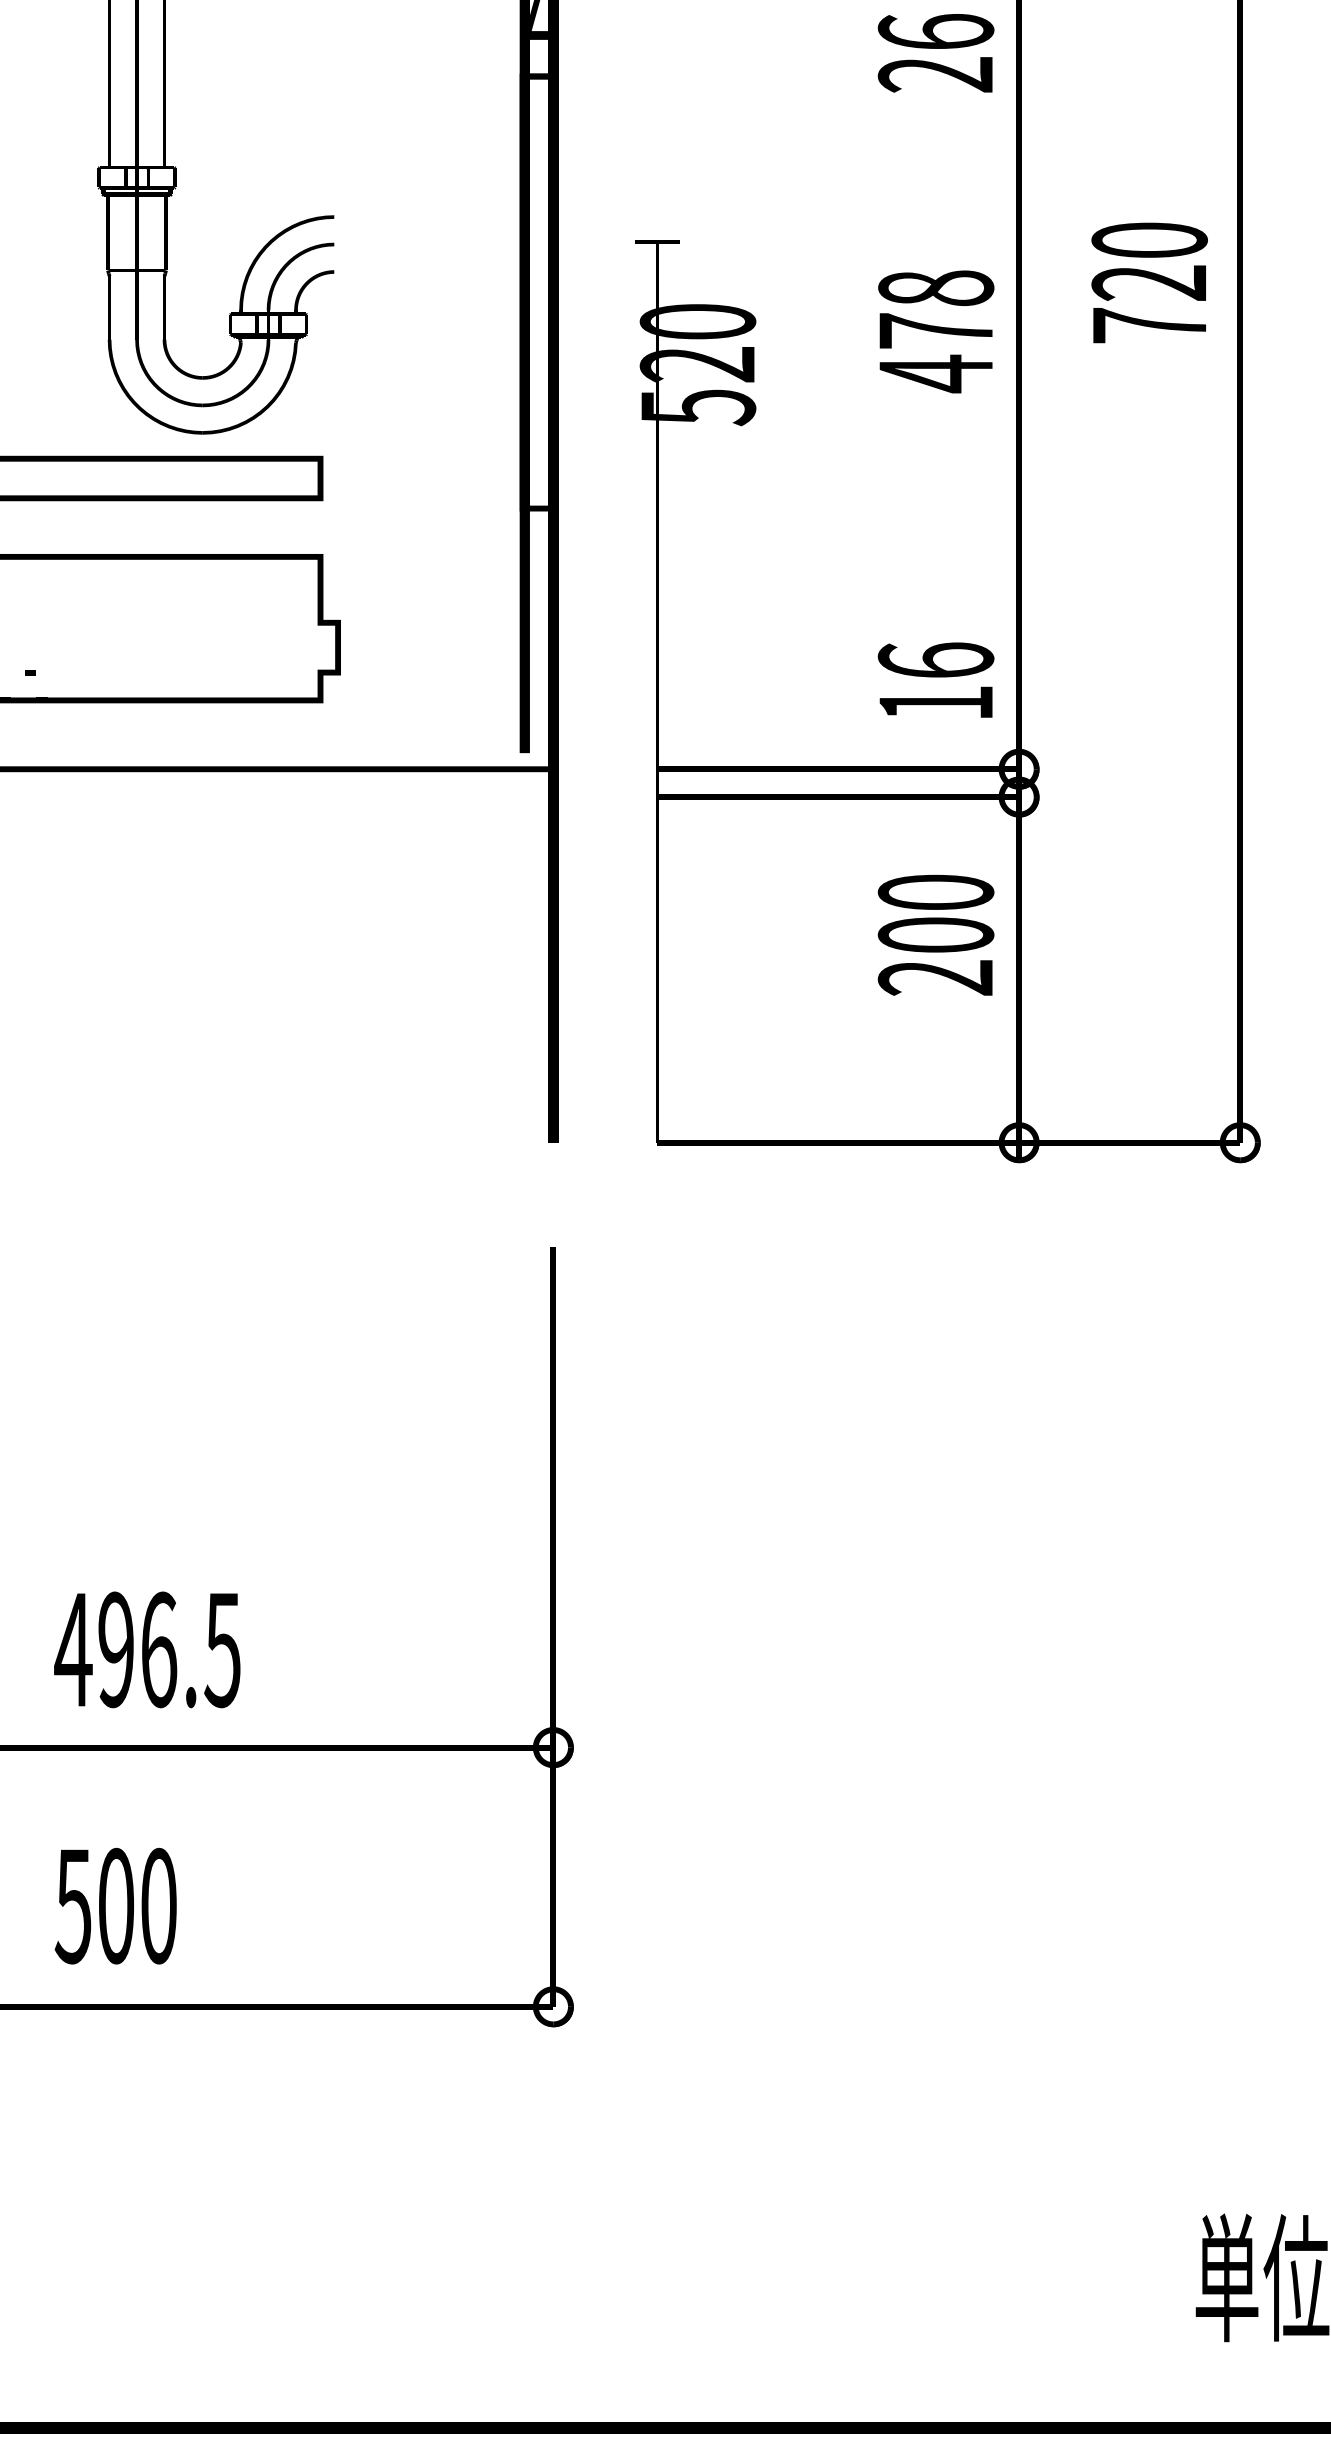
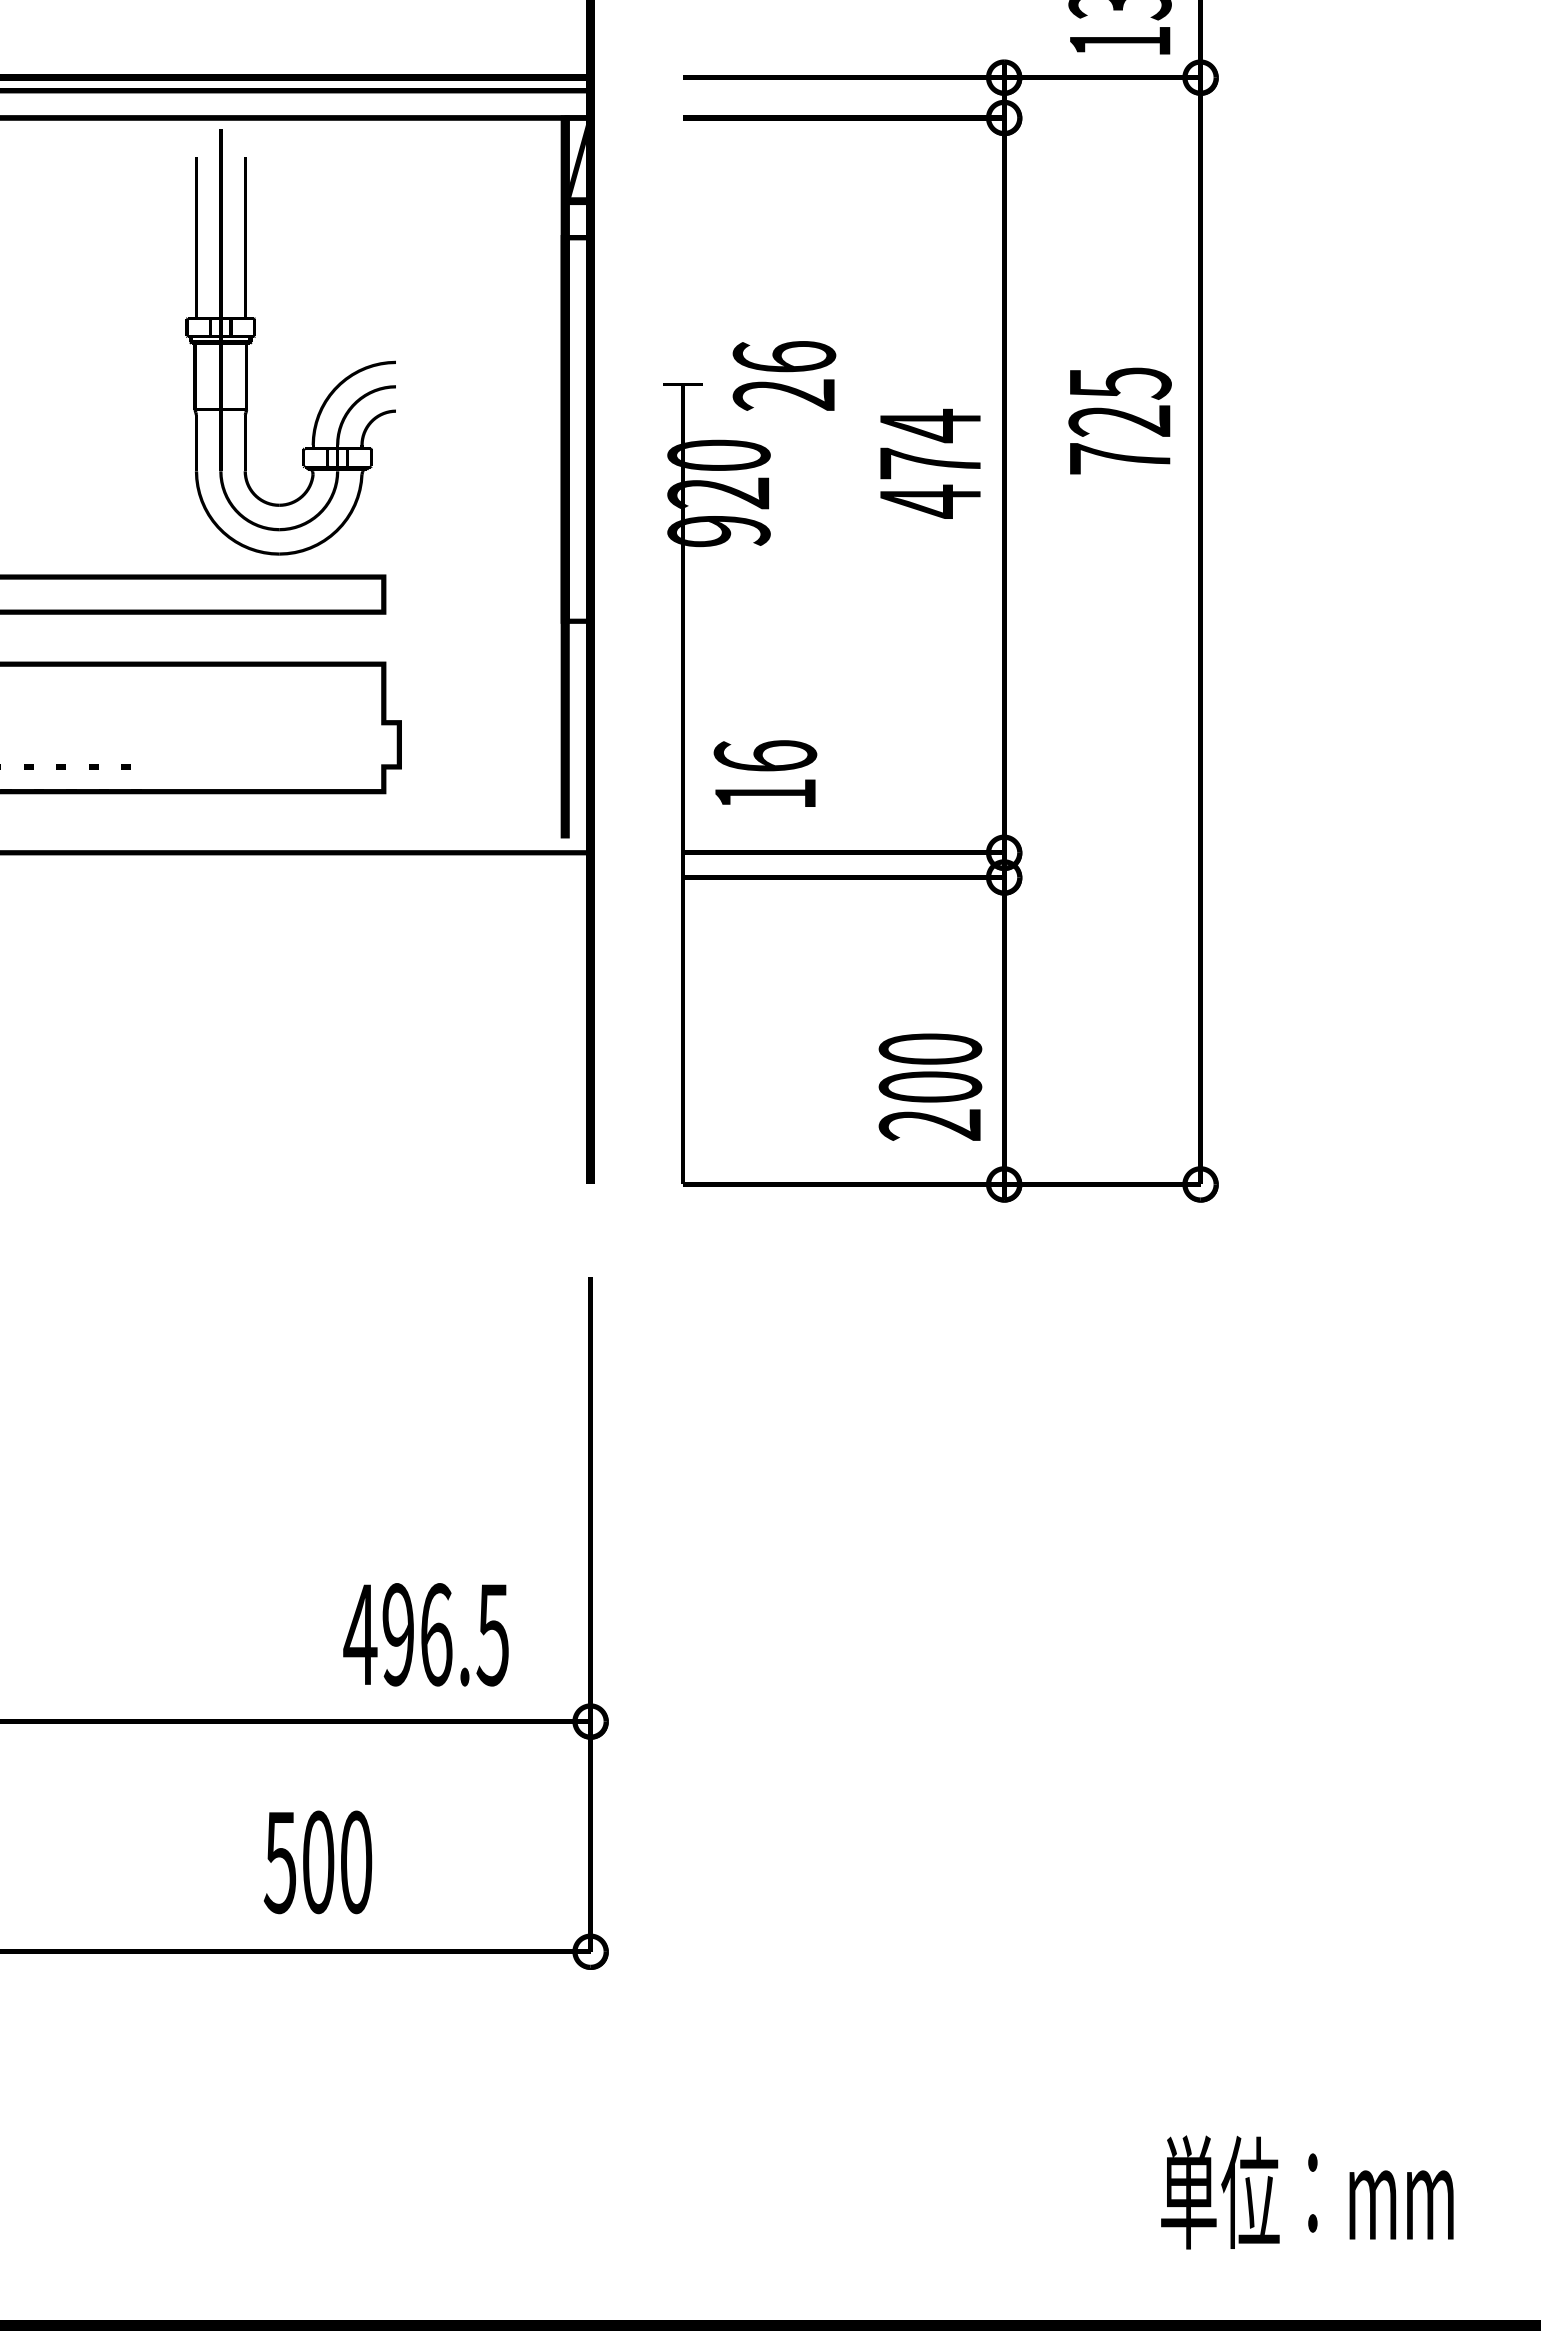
text: (936, 52) -> (784, 375), moved
text: (1148, 240) -> (1119, 383), 720 -> 725
text: (936, 288) -> (930, 425), 478 -> 474
text: (697, 407) -> (718, 531), 520 -> 920
text: (936, 679) -> (765, 773), moved
text: (936, 934) -> (930, 1086), moved
text: (146, 1649) -> (425, 1634), moved
text: (115, 1906) -> (317, 1862), moved

